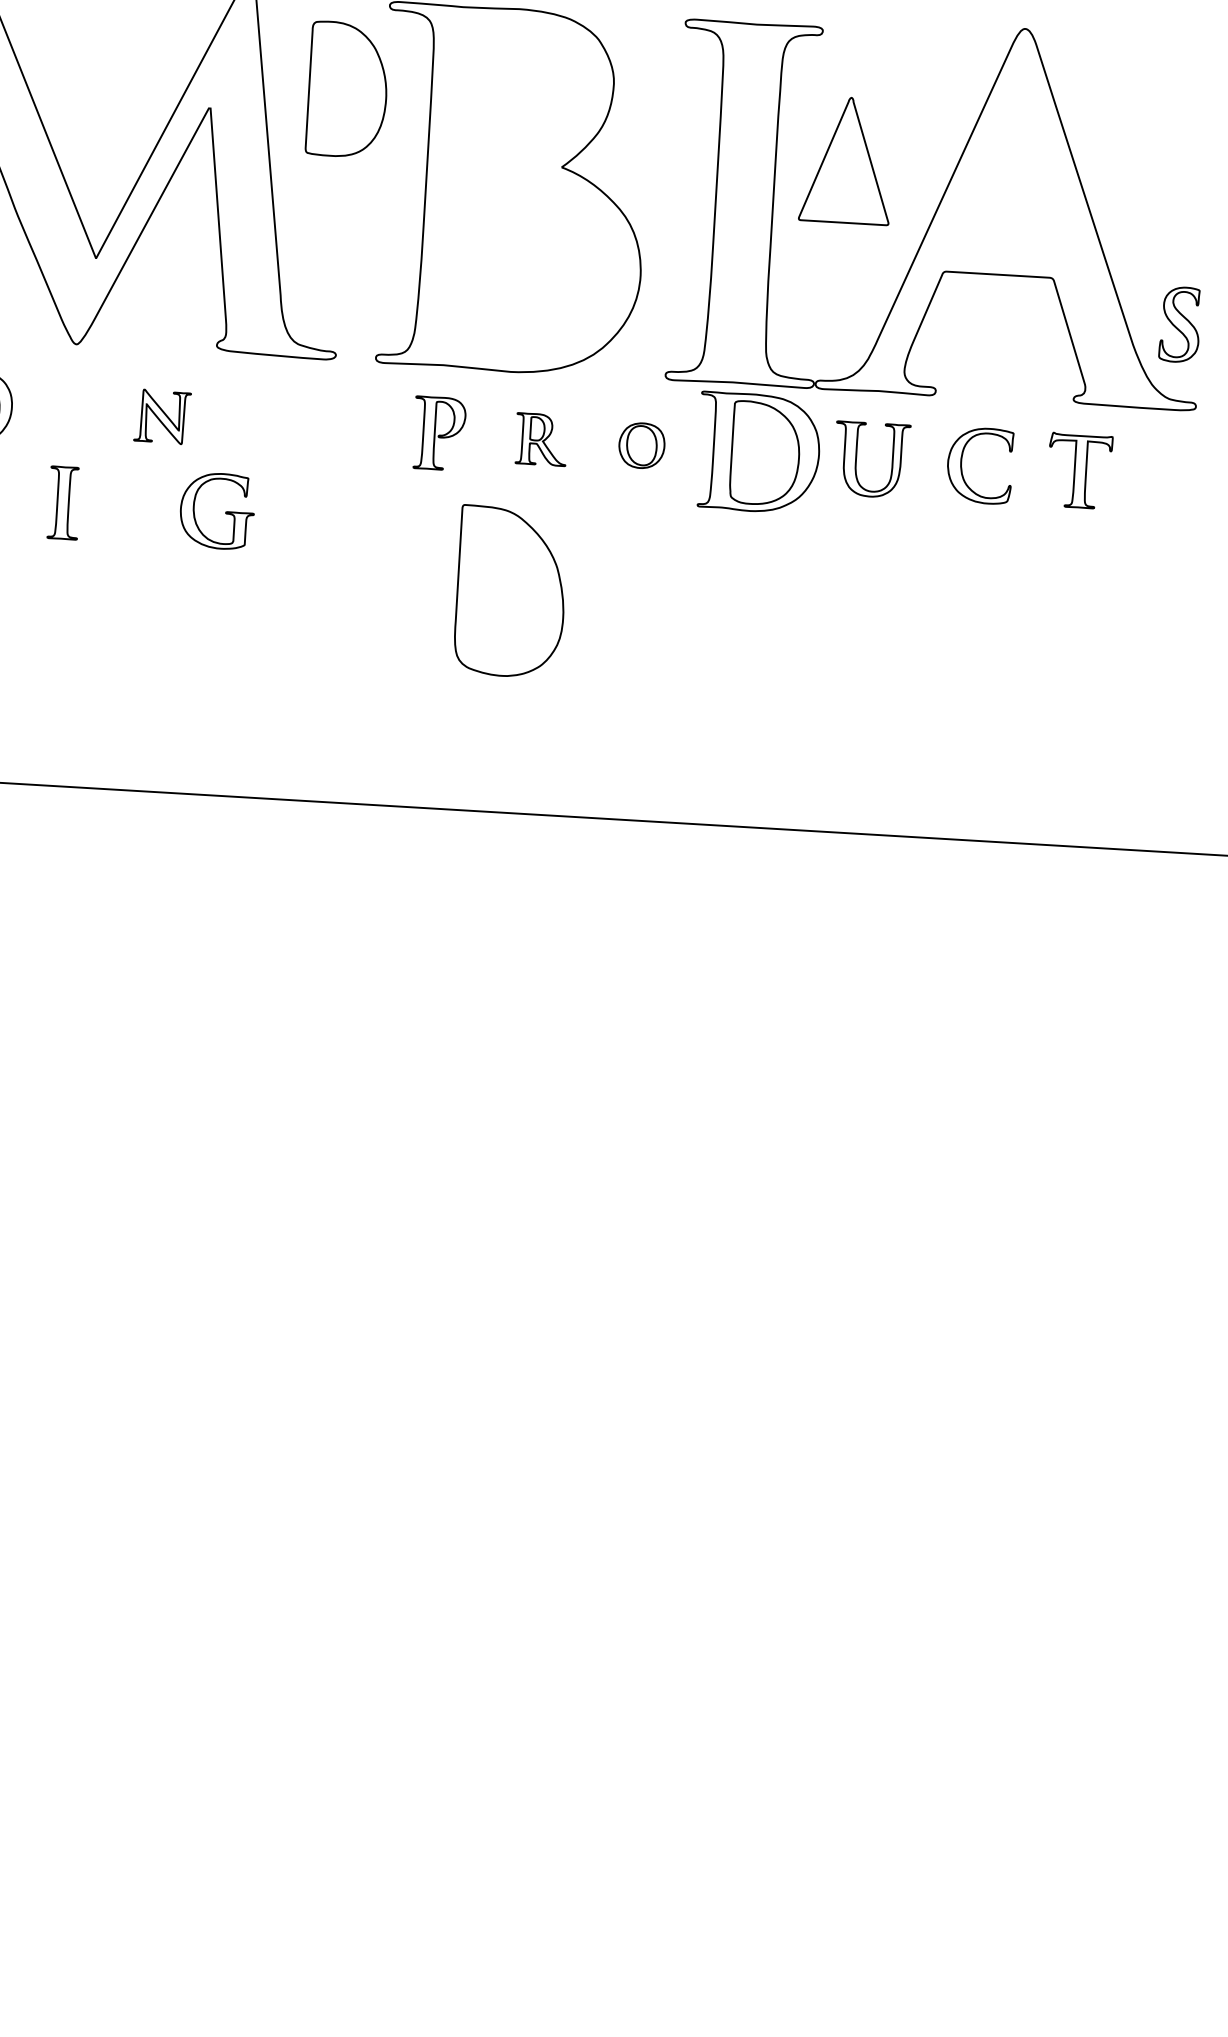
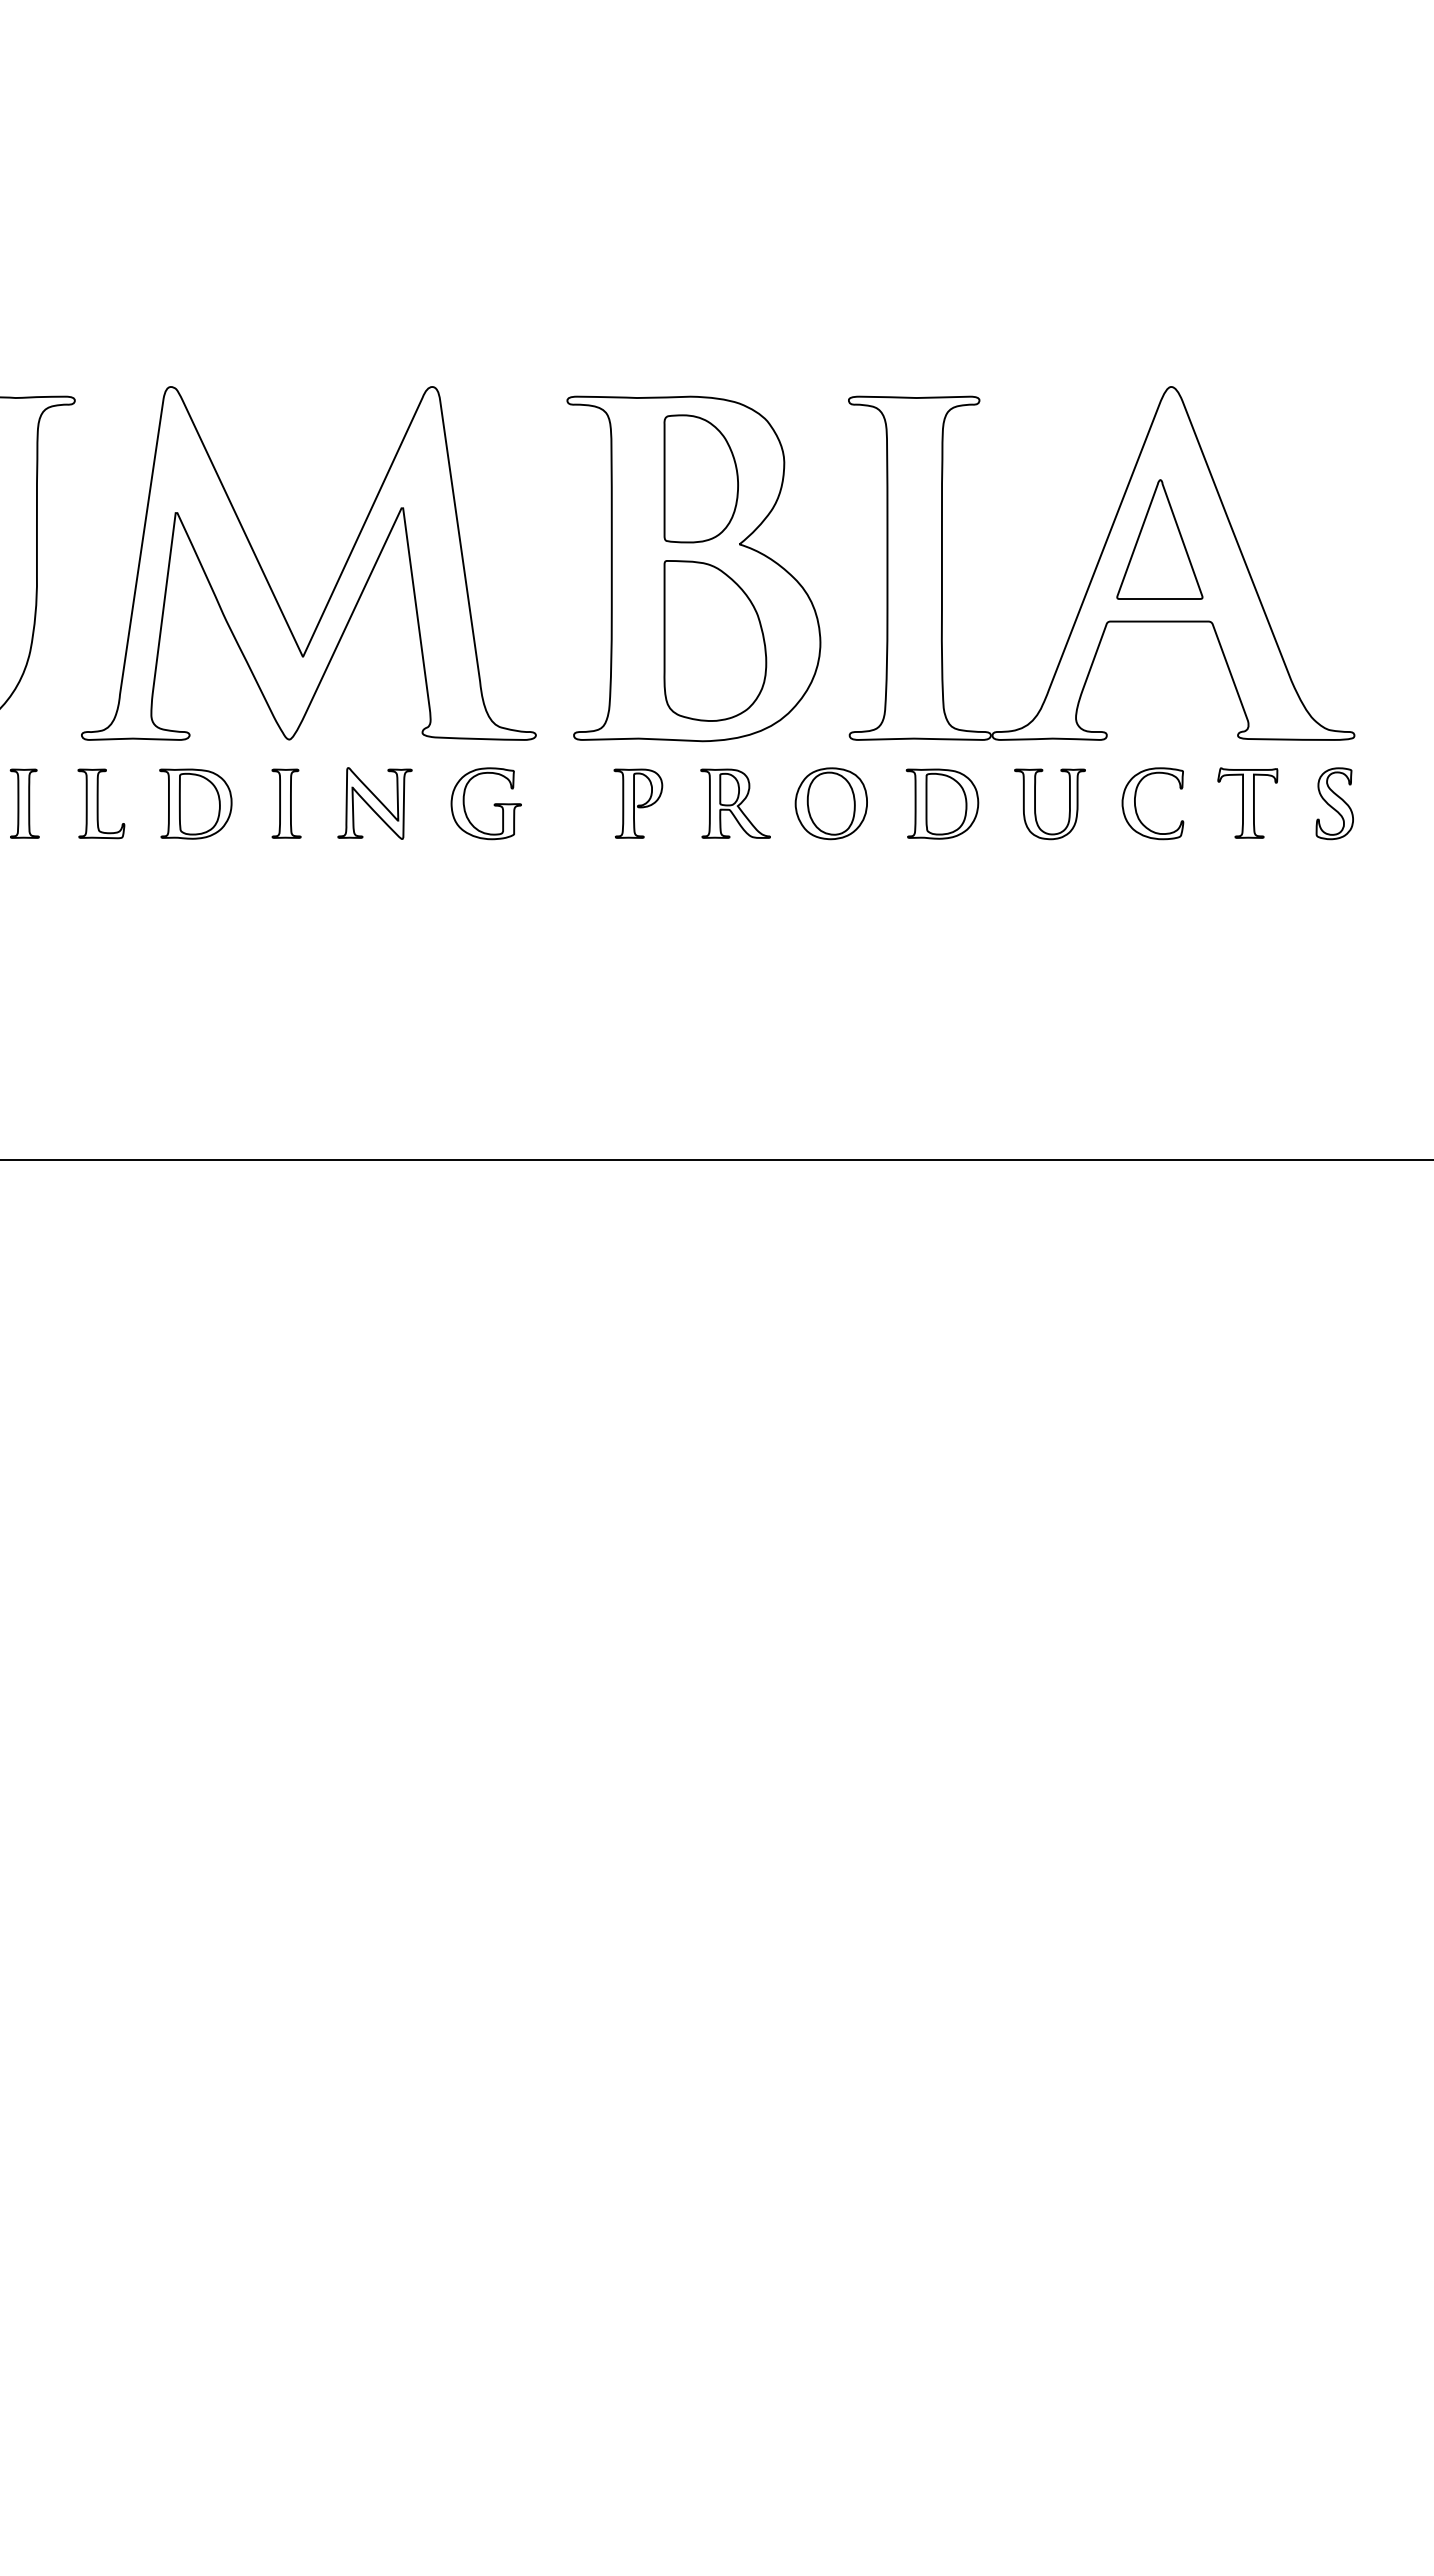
part: (347, 89) -> (700, 478), moved
part: (846, 160) -> (1159, 539), moved
part: (1179, 324) -> (1334, 803), moved
part: (162, 416) -> (374, 803), size x1.43
part: (541, 439) -> (735, 803), size x1.43
part: (641, 445) -> (830, 803), size x1.67
part: (758, 452) -> (942, 803), size x0.62
part: (64, 502) -> (286, 803), moved
part: (224, 512) -> (493, 804), moved
part: (511, 591) -> (715, 640), moved

